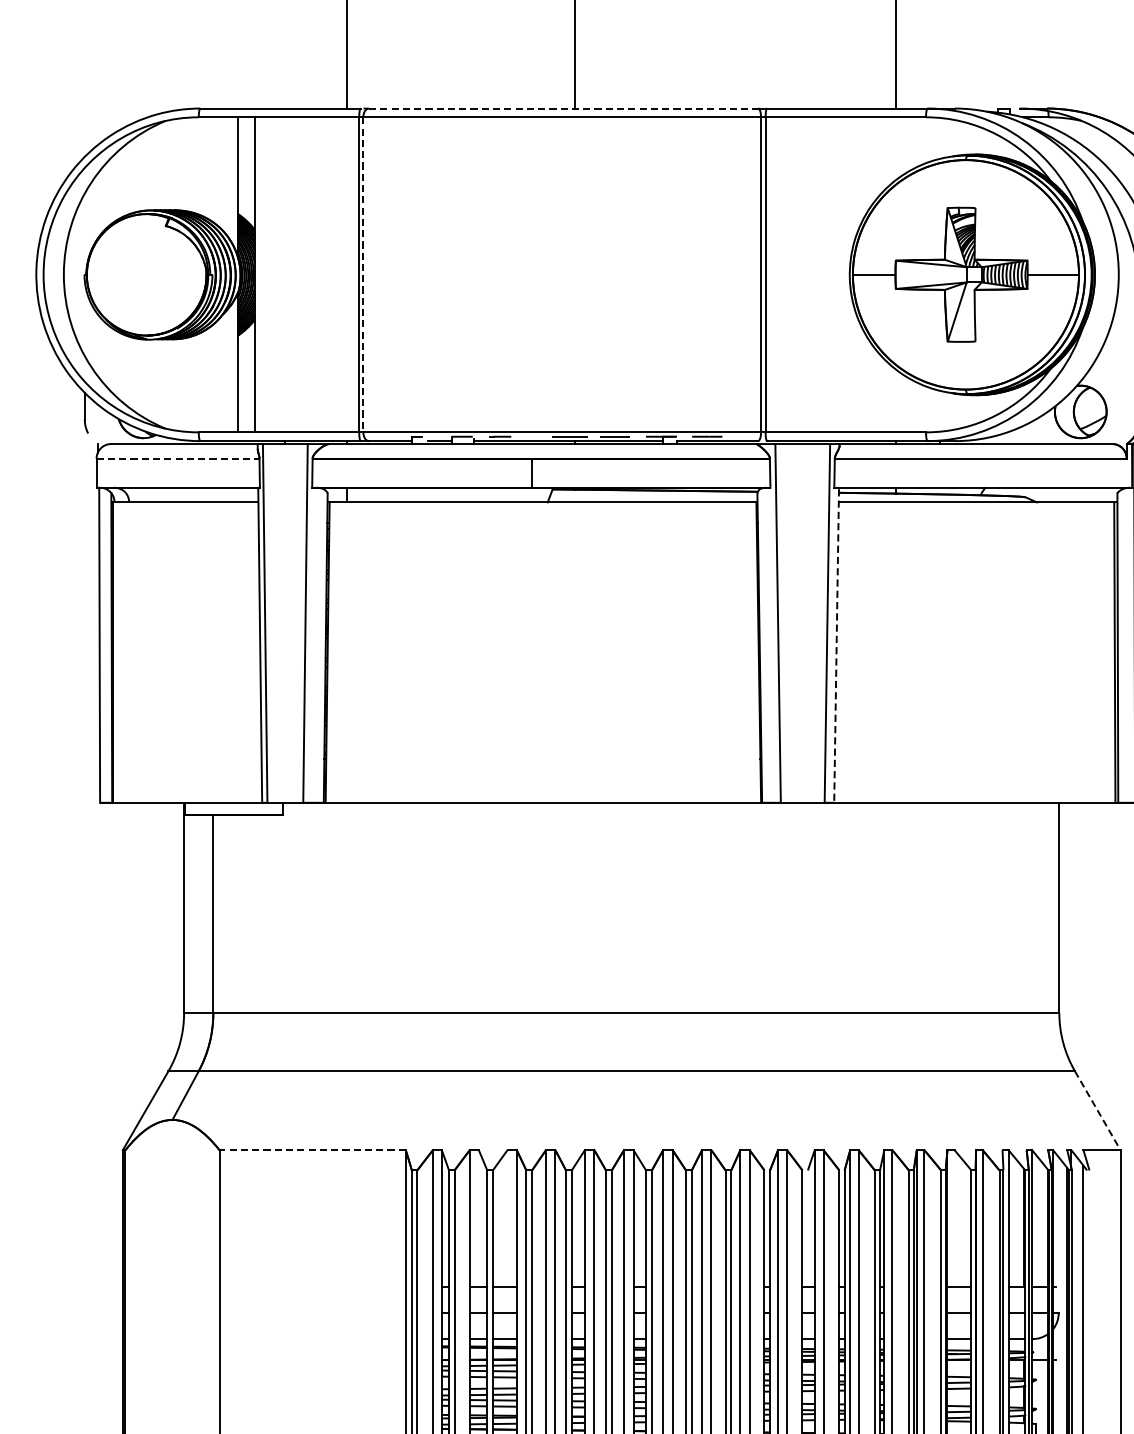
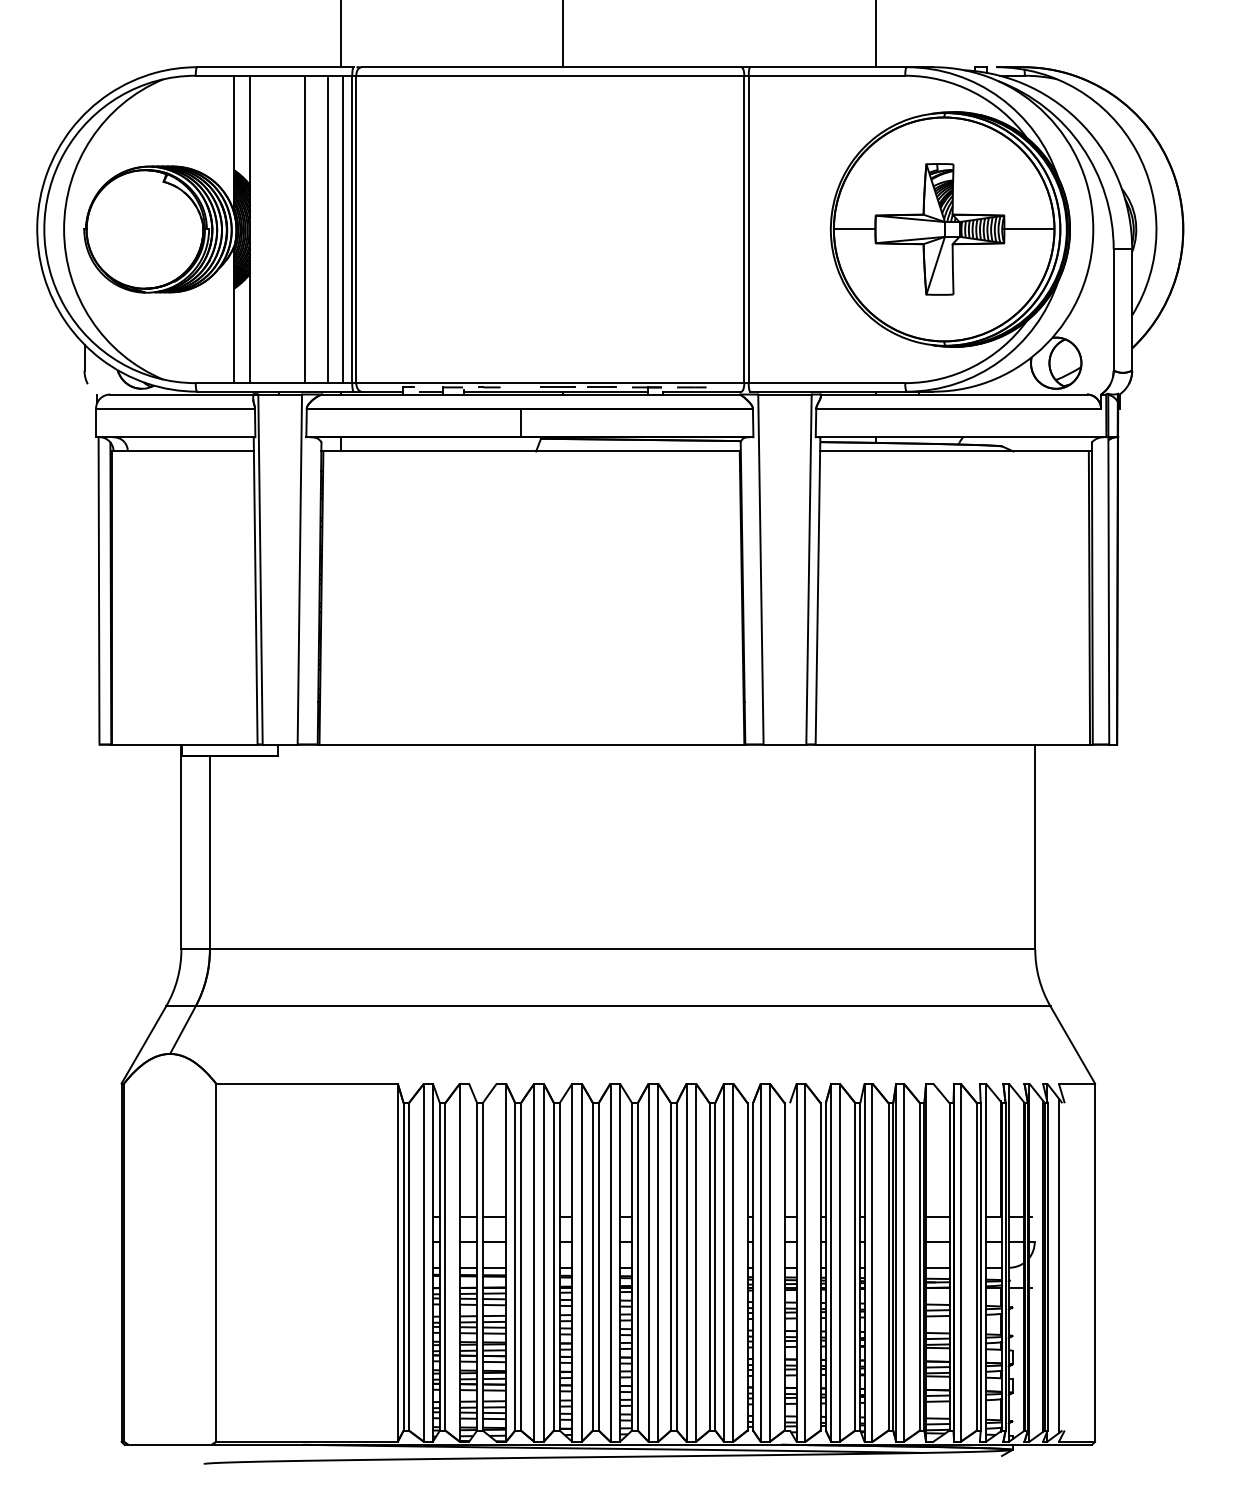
line: (563, 108) -> (551, 67), dashed -> solid
line: (310, 274) -> (304, 229), added
line: (333, 274) -> (327, 229), added
line: (350, 274) -> (343, 229), added
line: (363, 274) -> (356, 229), dashed -> solid
line: (179, 458) -> (176, 408), dashed -> solid
line: (836, 645) -> (817, 591), dashed -> solid
line: (1097, 1110) -> (1072, 1044), dashed -> solid
line: (312, 1150) -> (306, 1083), dashed -> solid

